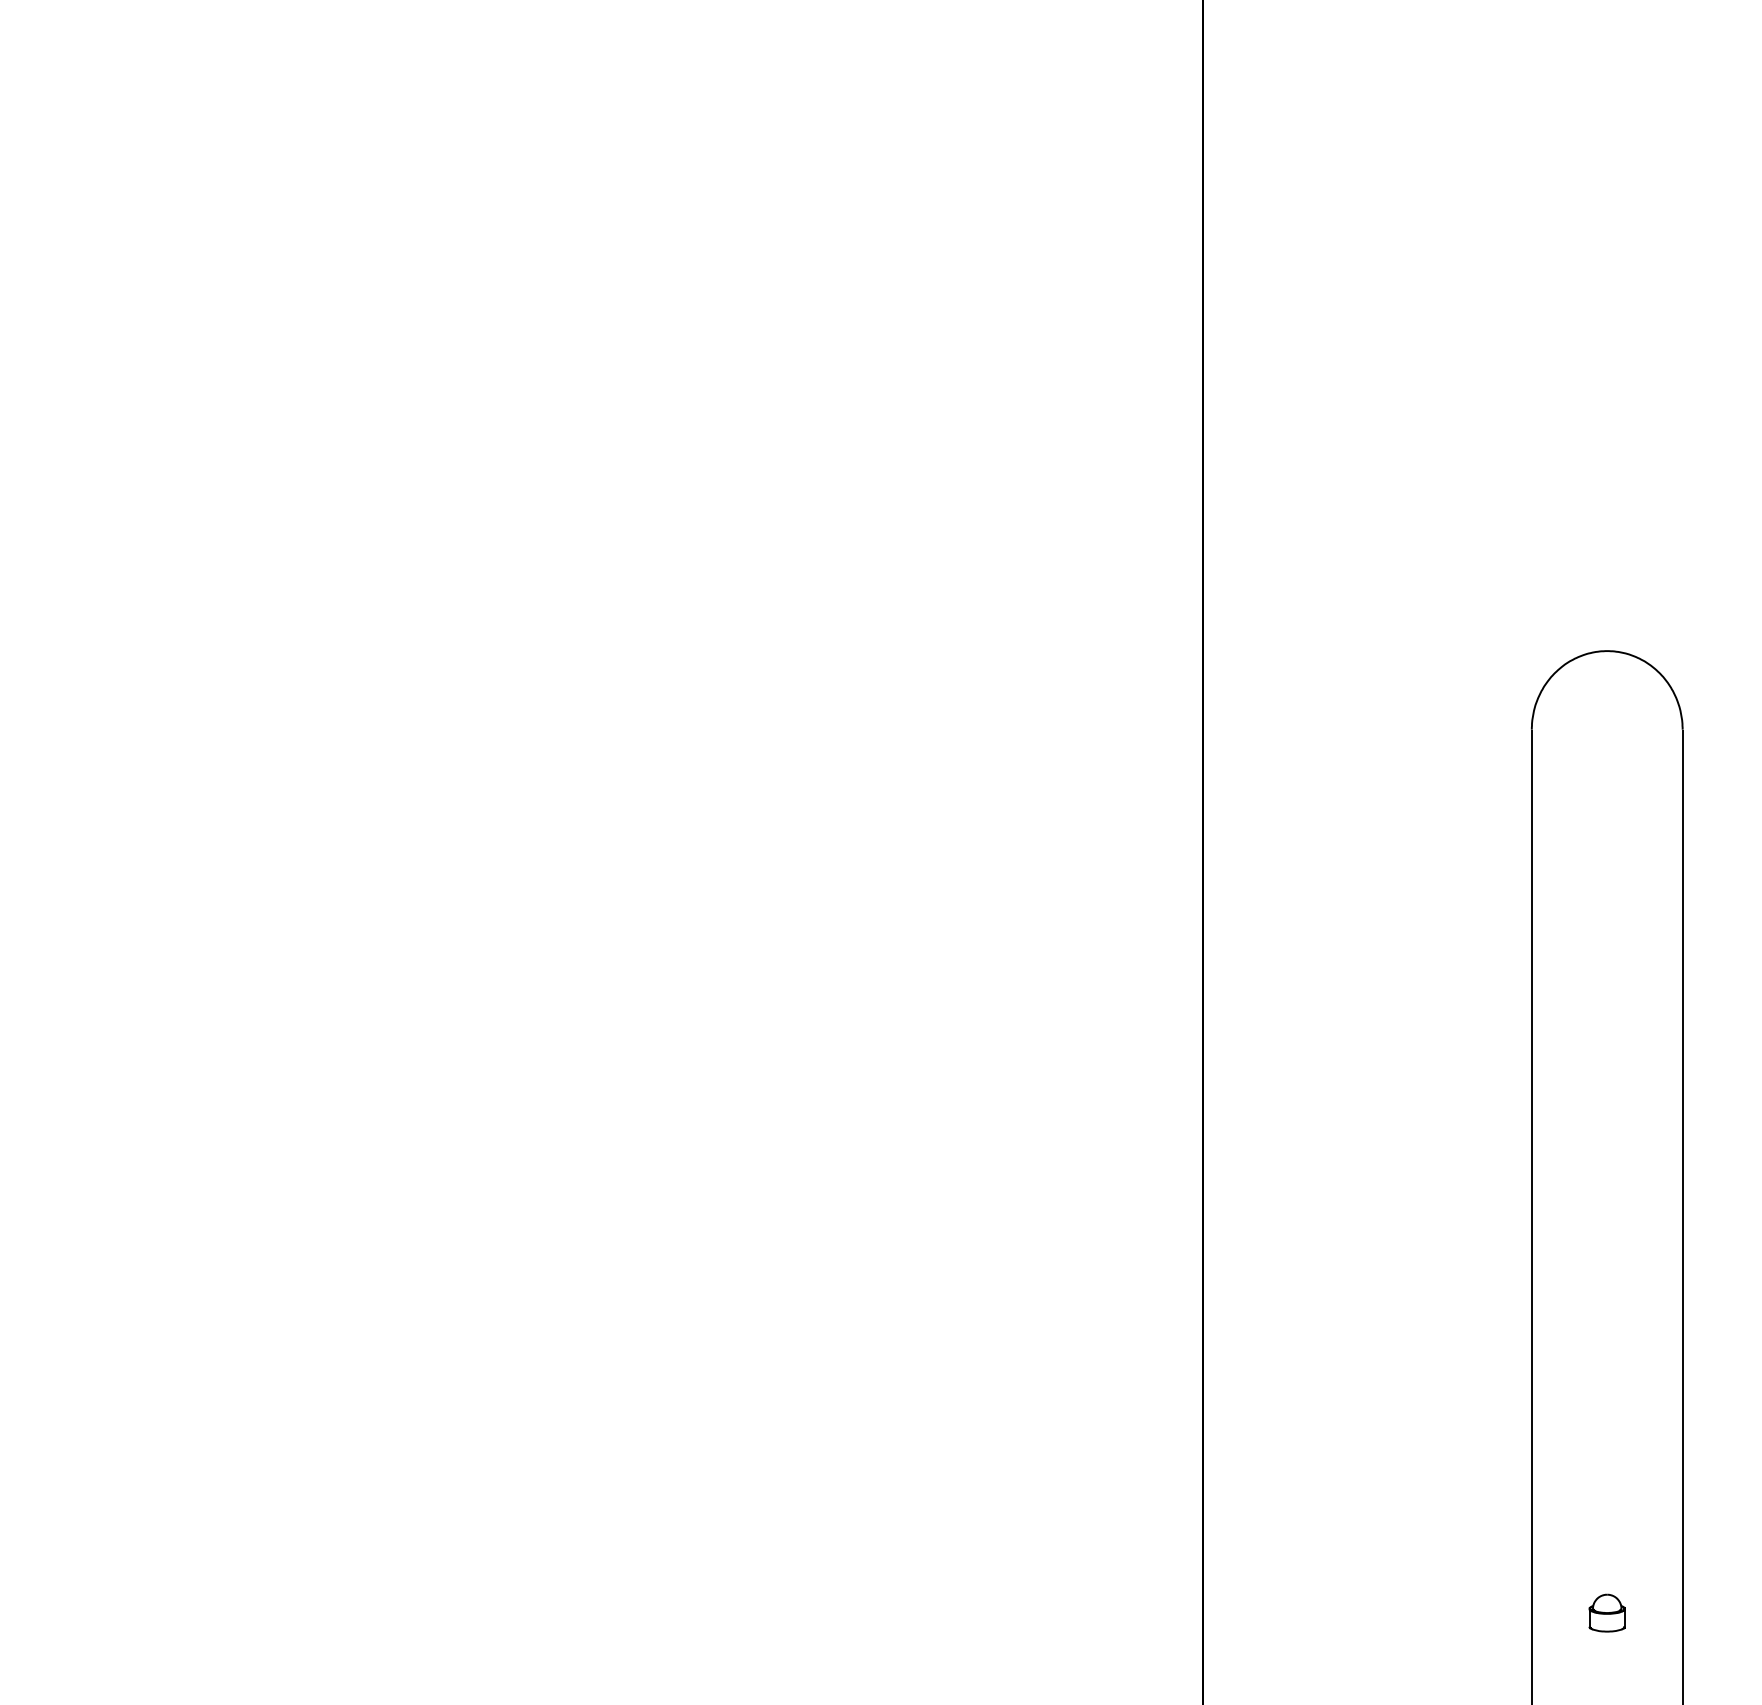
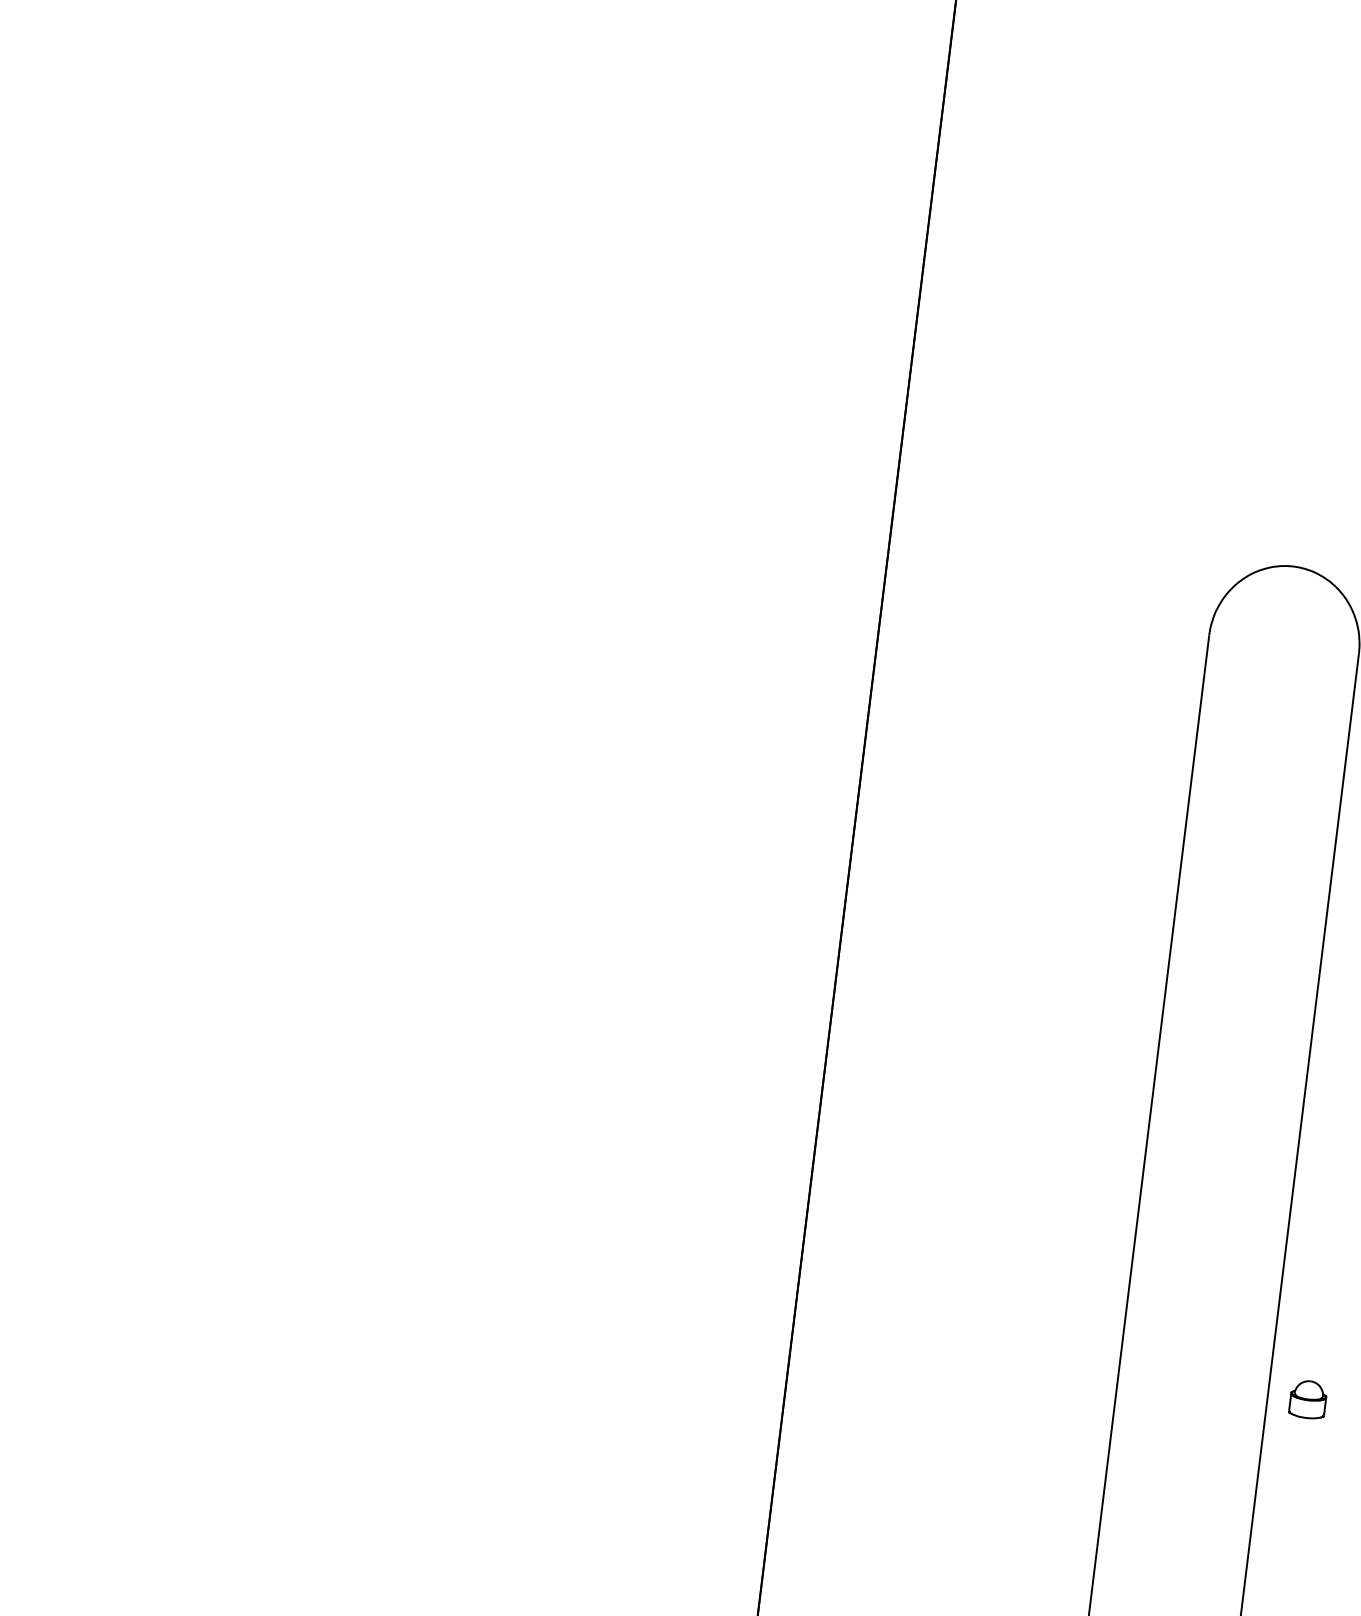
part: (1606, 1612) -> (1307, 1398), moved

